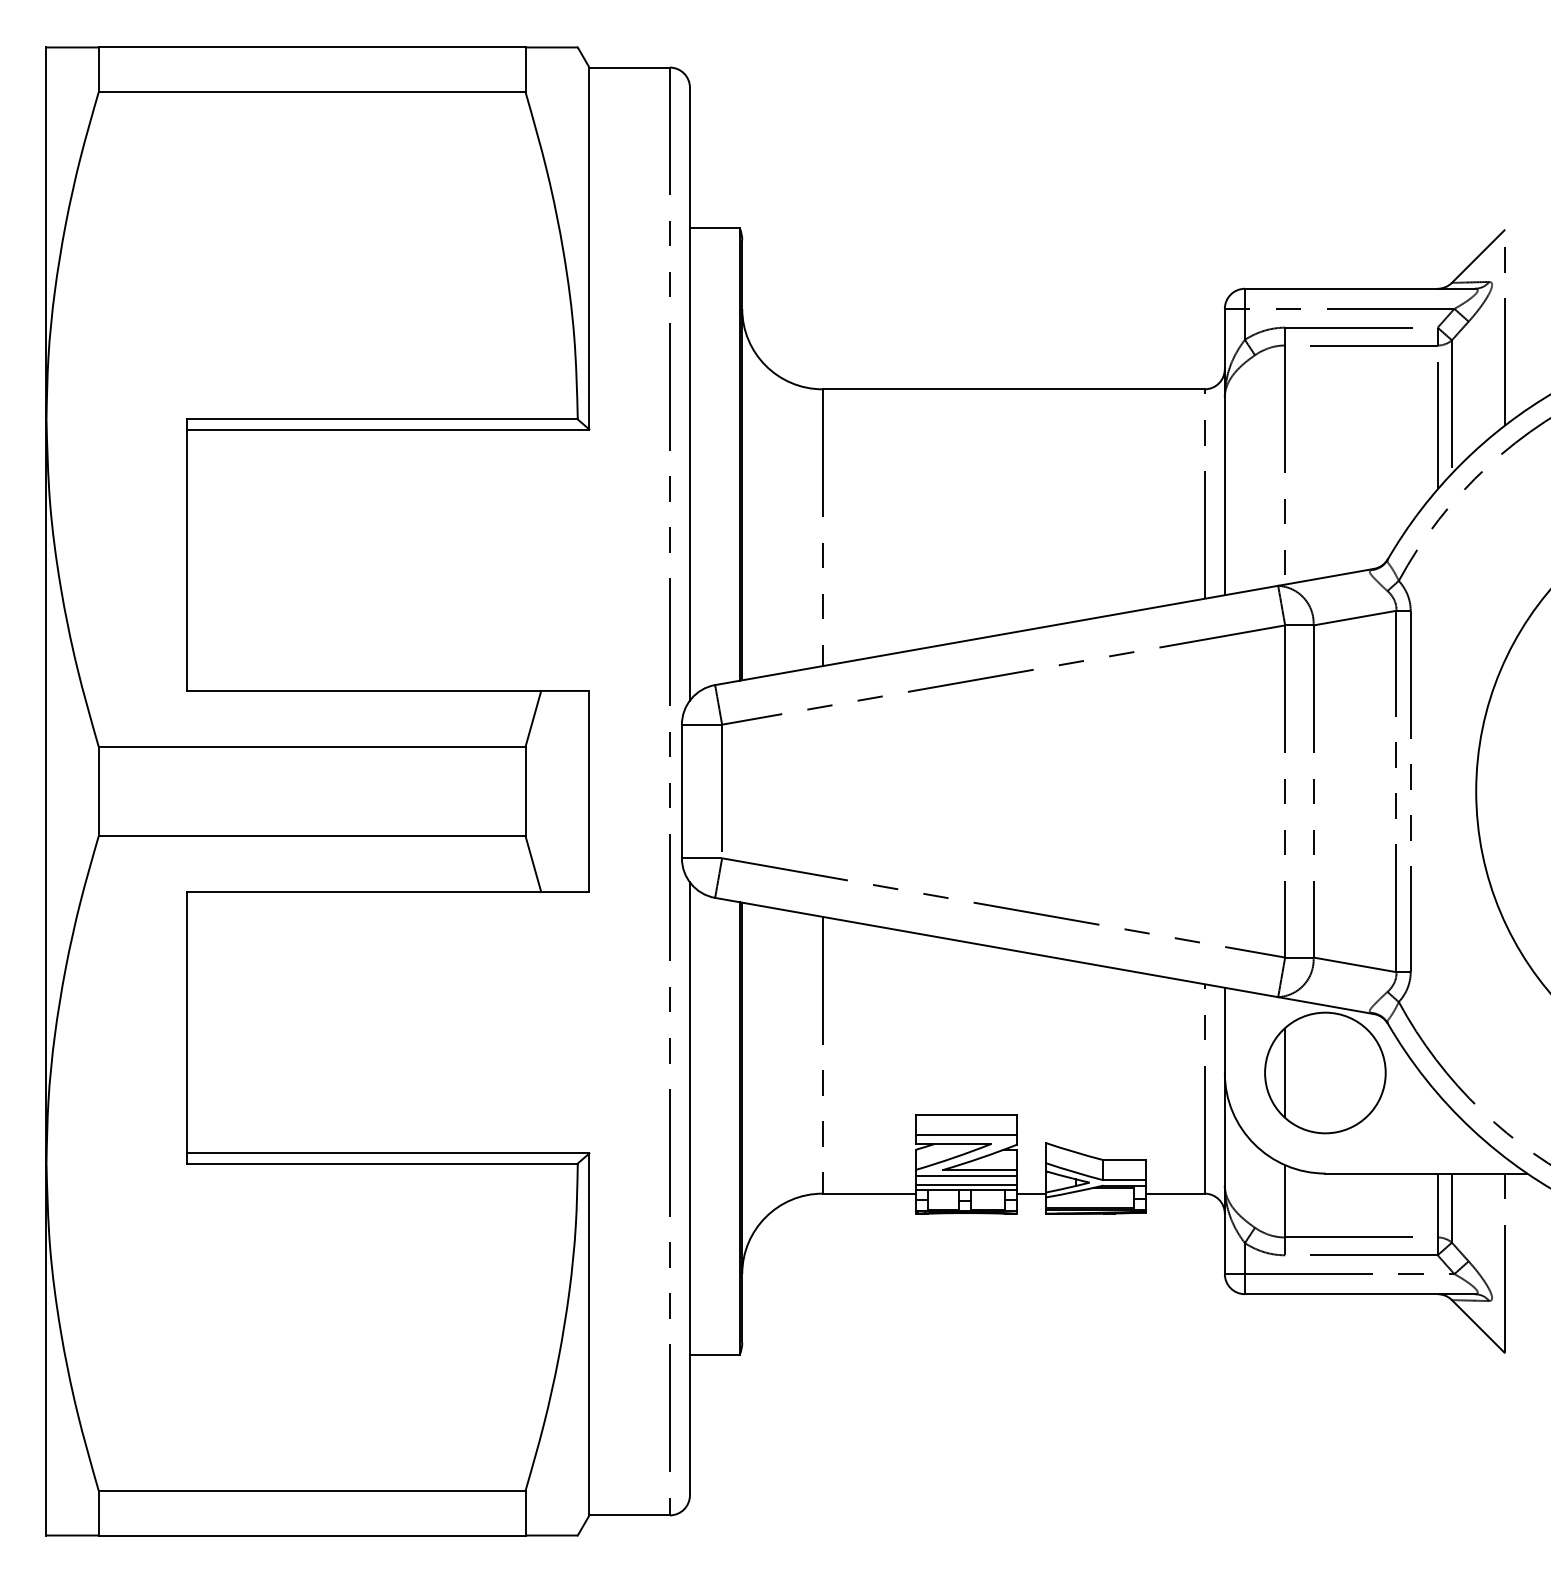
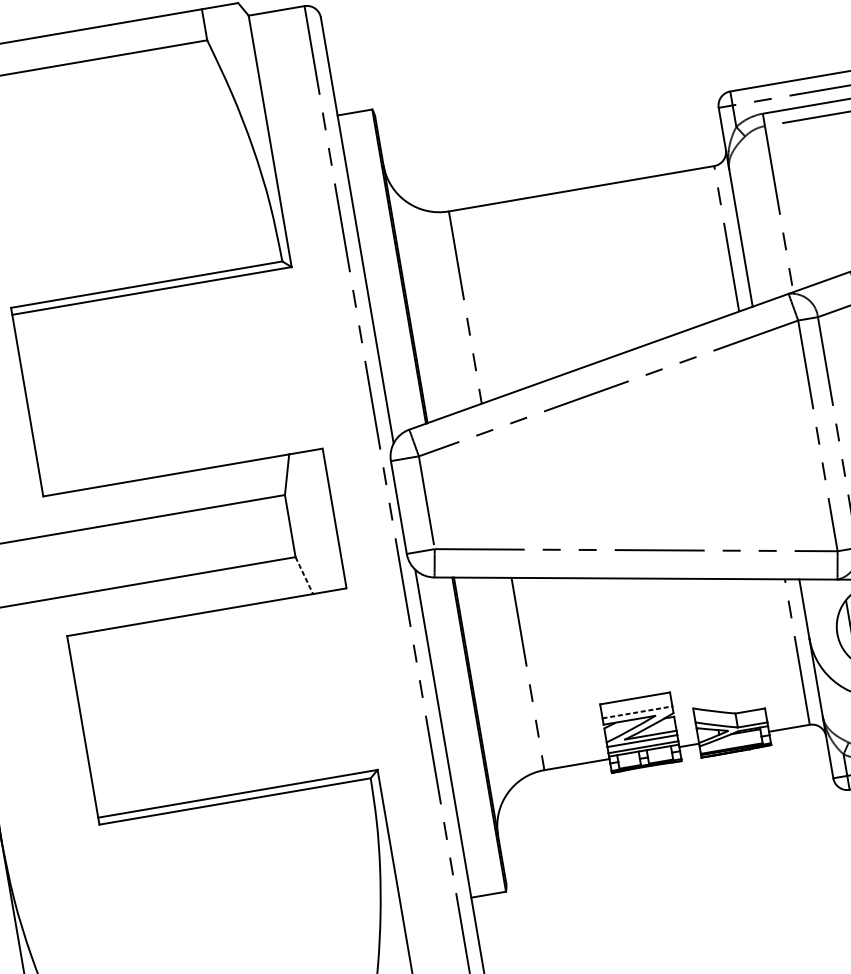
line: (533, 864) -> (304, 575), solid -> dashed
line: (967, 1135) -> (638, 712), solid -> dashed

